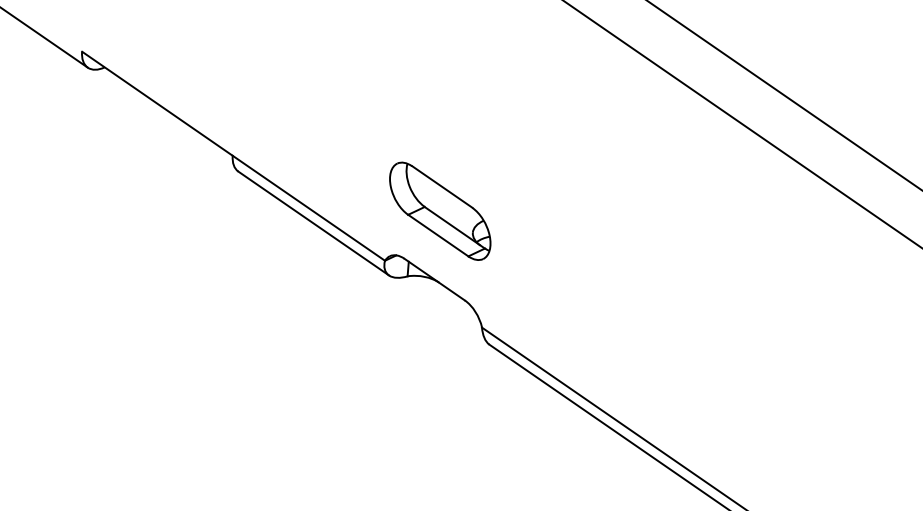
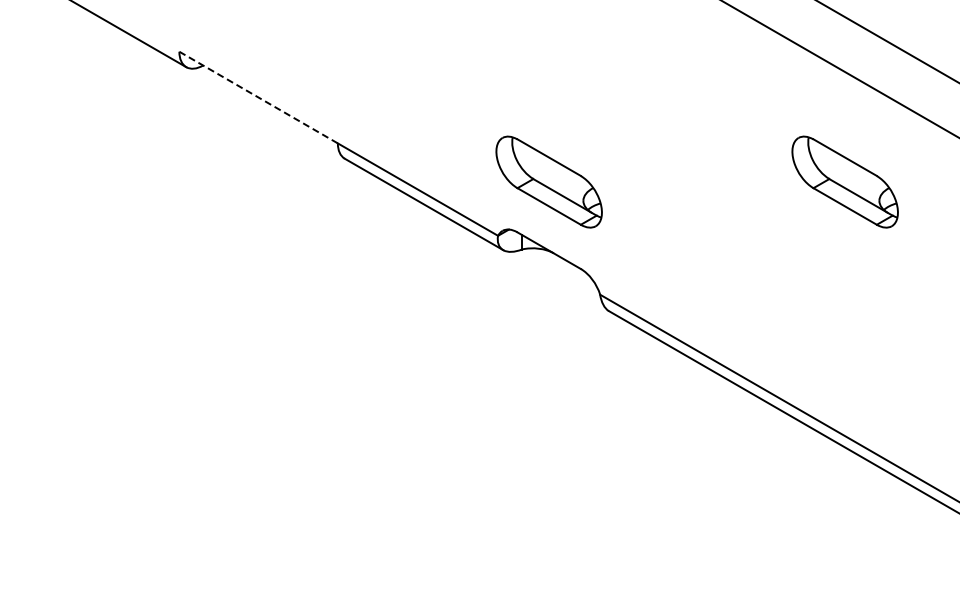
line: (157, 103) -> (258, 97), solid -> dashed
part: (734, 234) -> (844, 181), added

